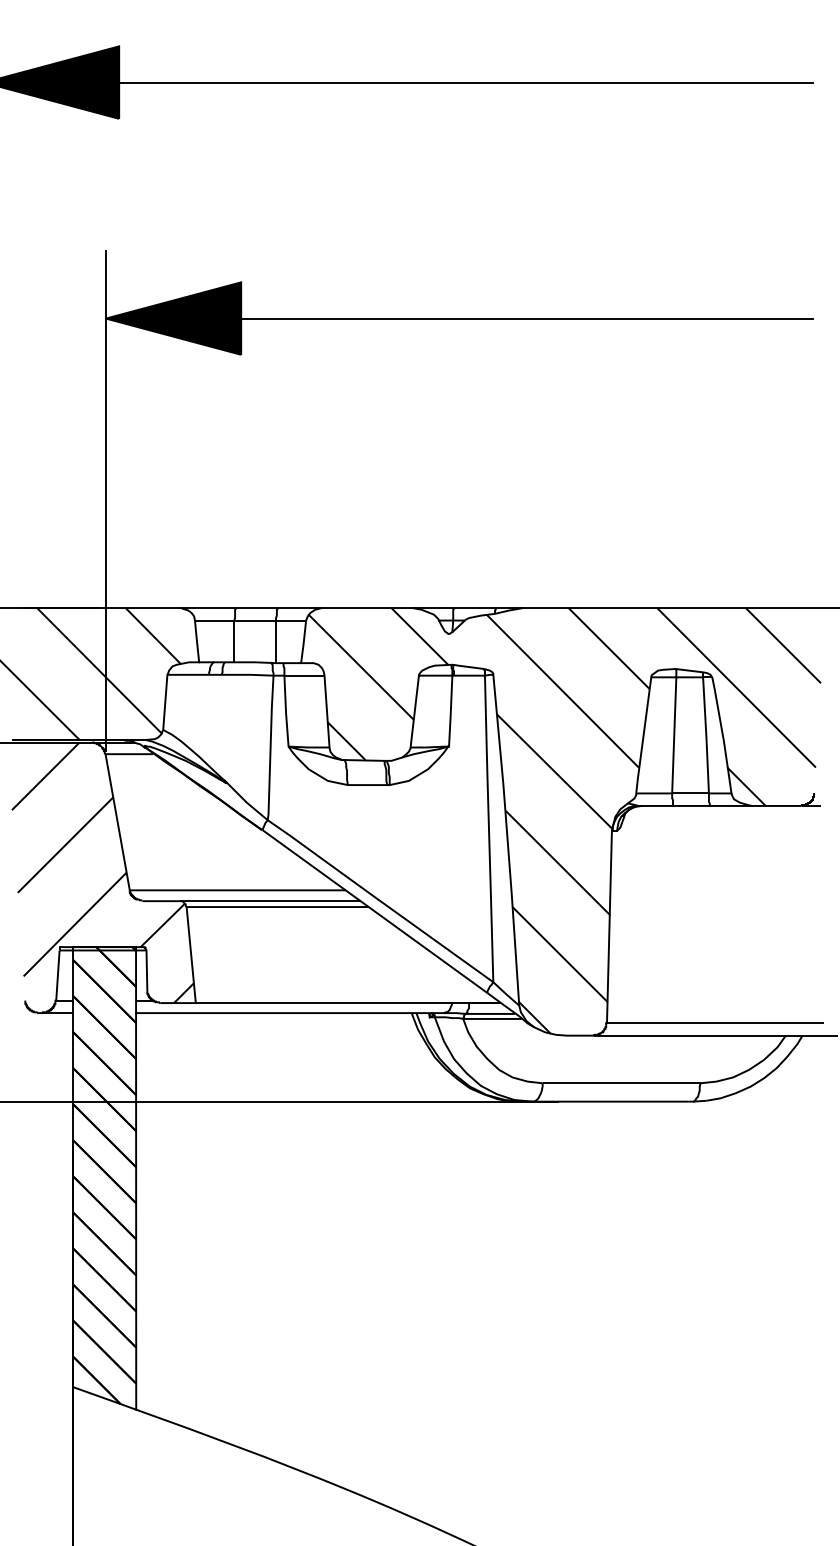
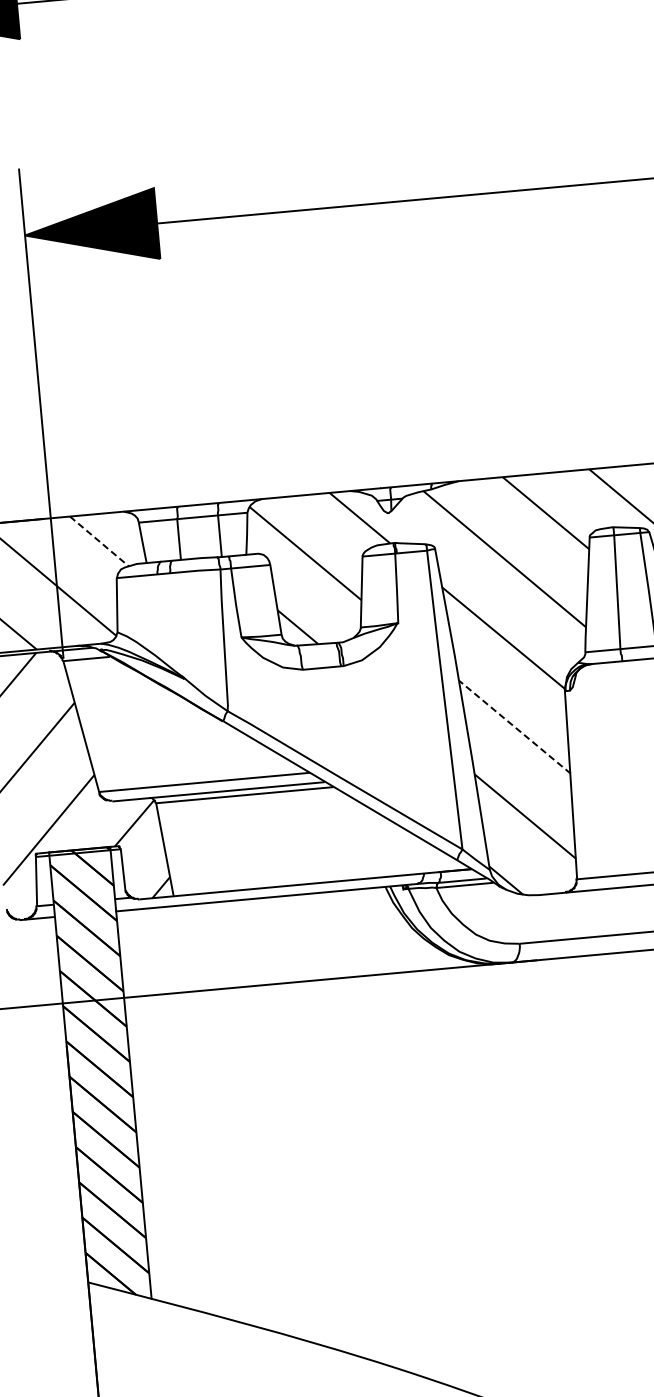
line: (153, 636) -> (99, 541), solid -> dashed
line: (558, 863) -> (515, 727), solid -> dashed

